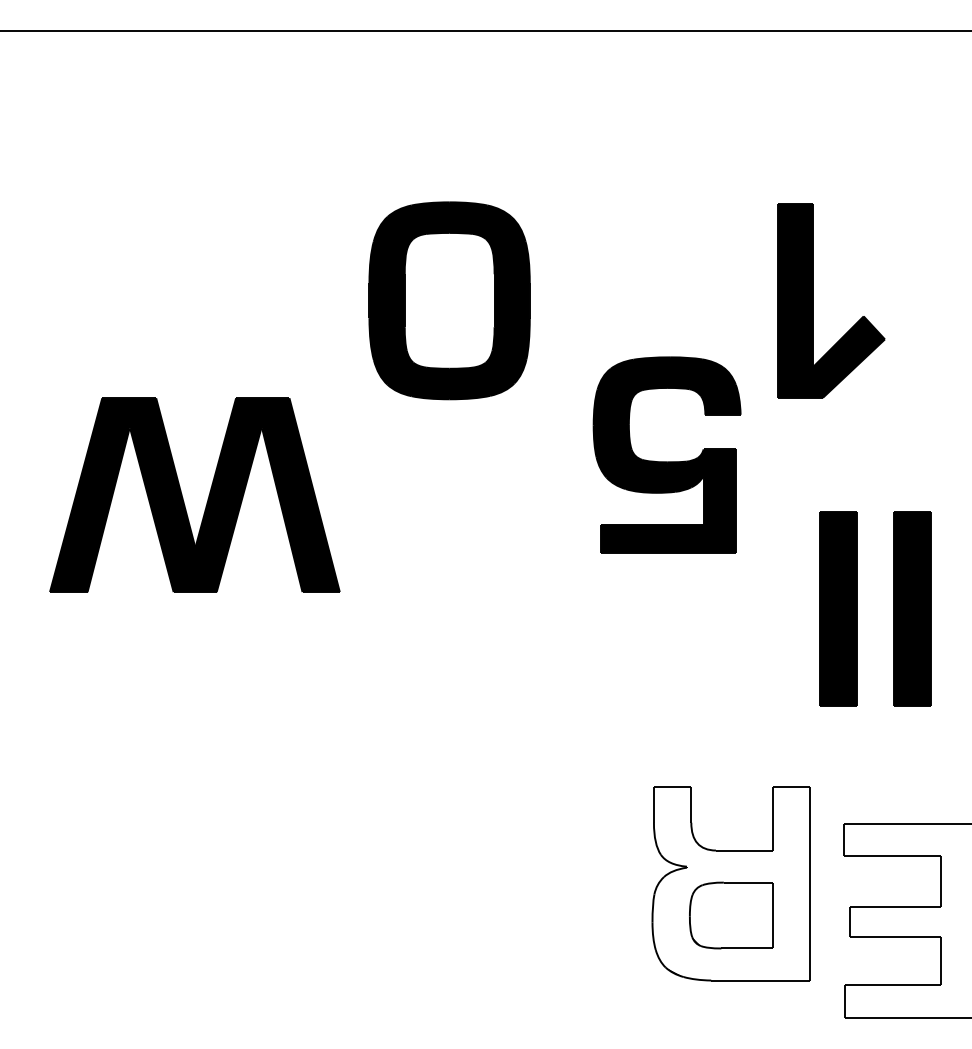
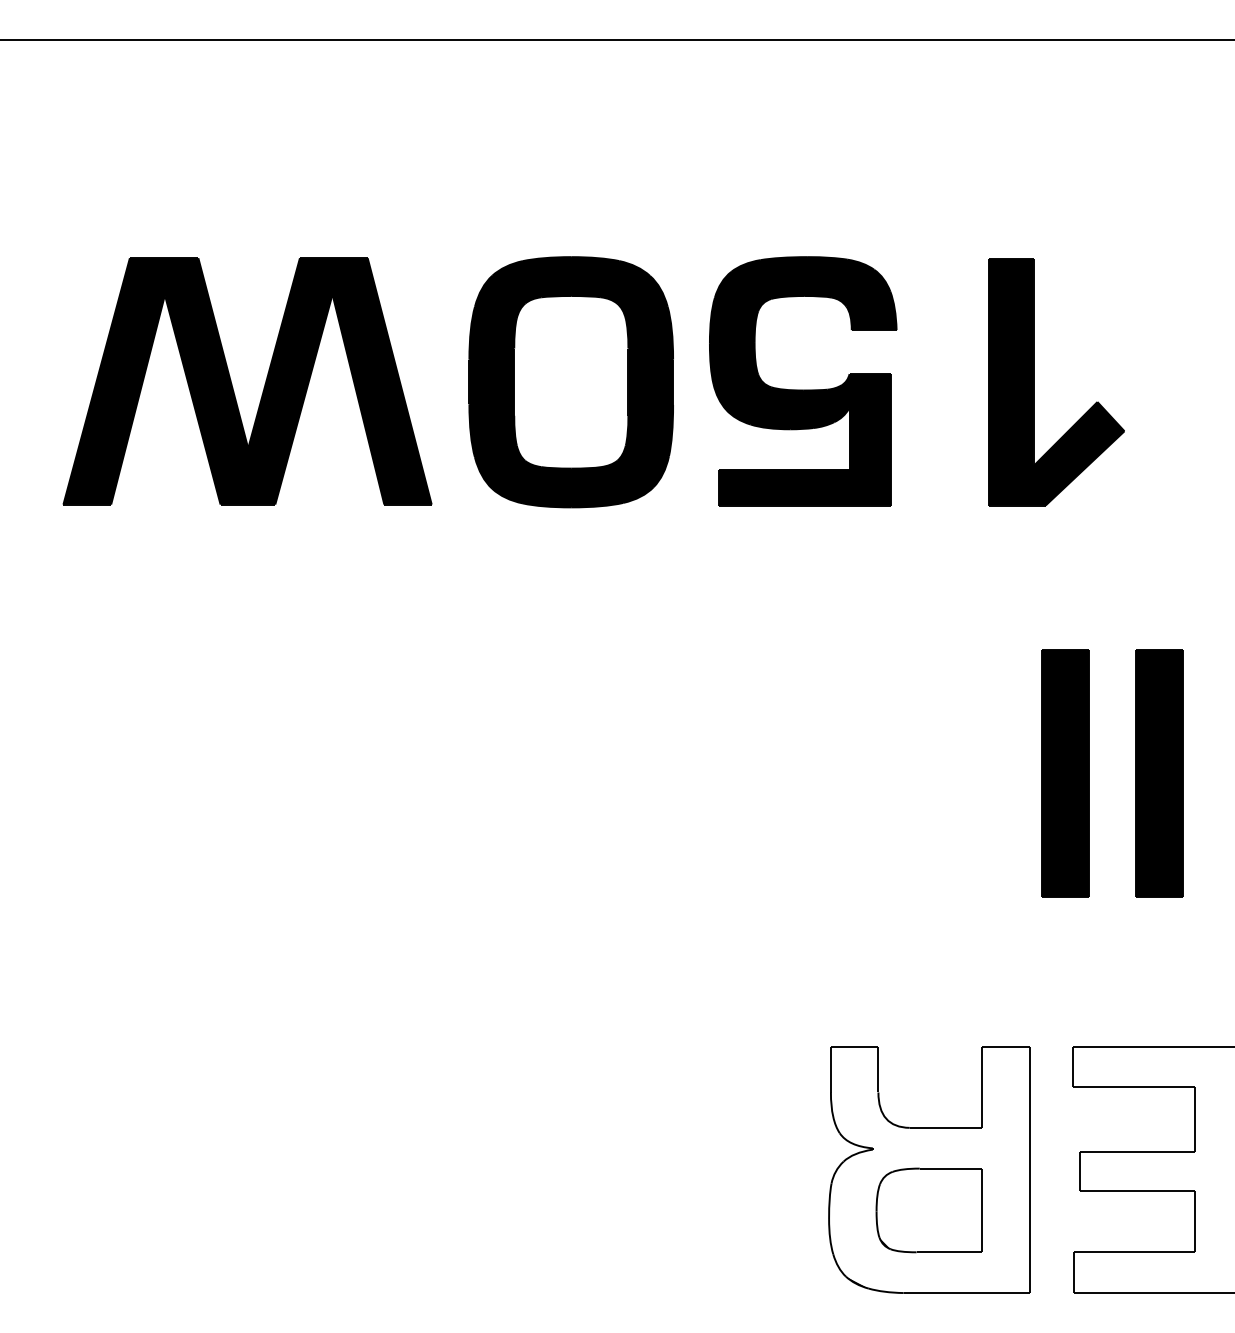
part: (666, 461) -> (802, 389), moved
part: (183, 497) -> (233, 384), moved
part: (730, 883) -> (928, 1169), moved

